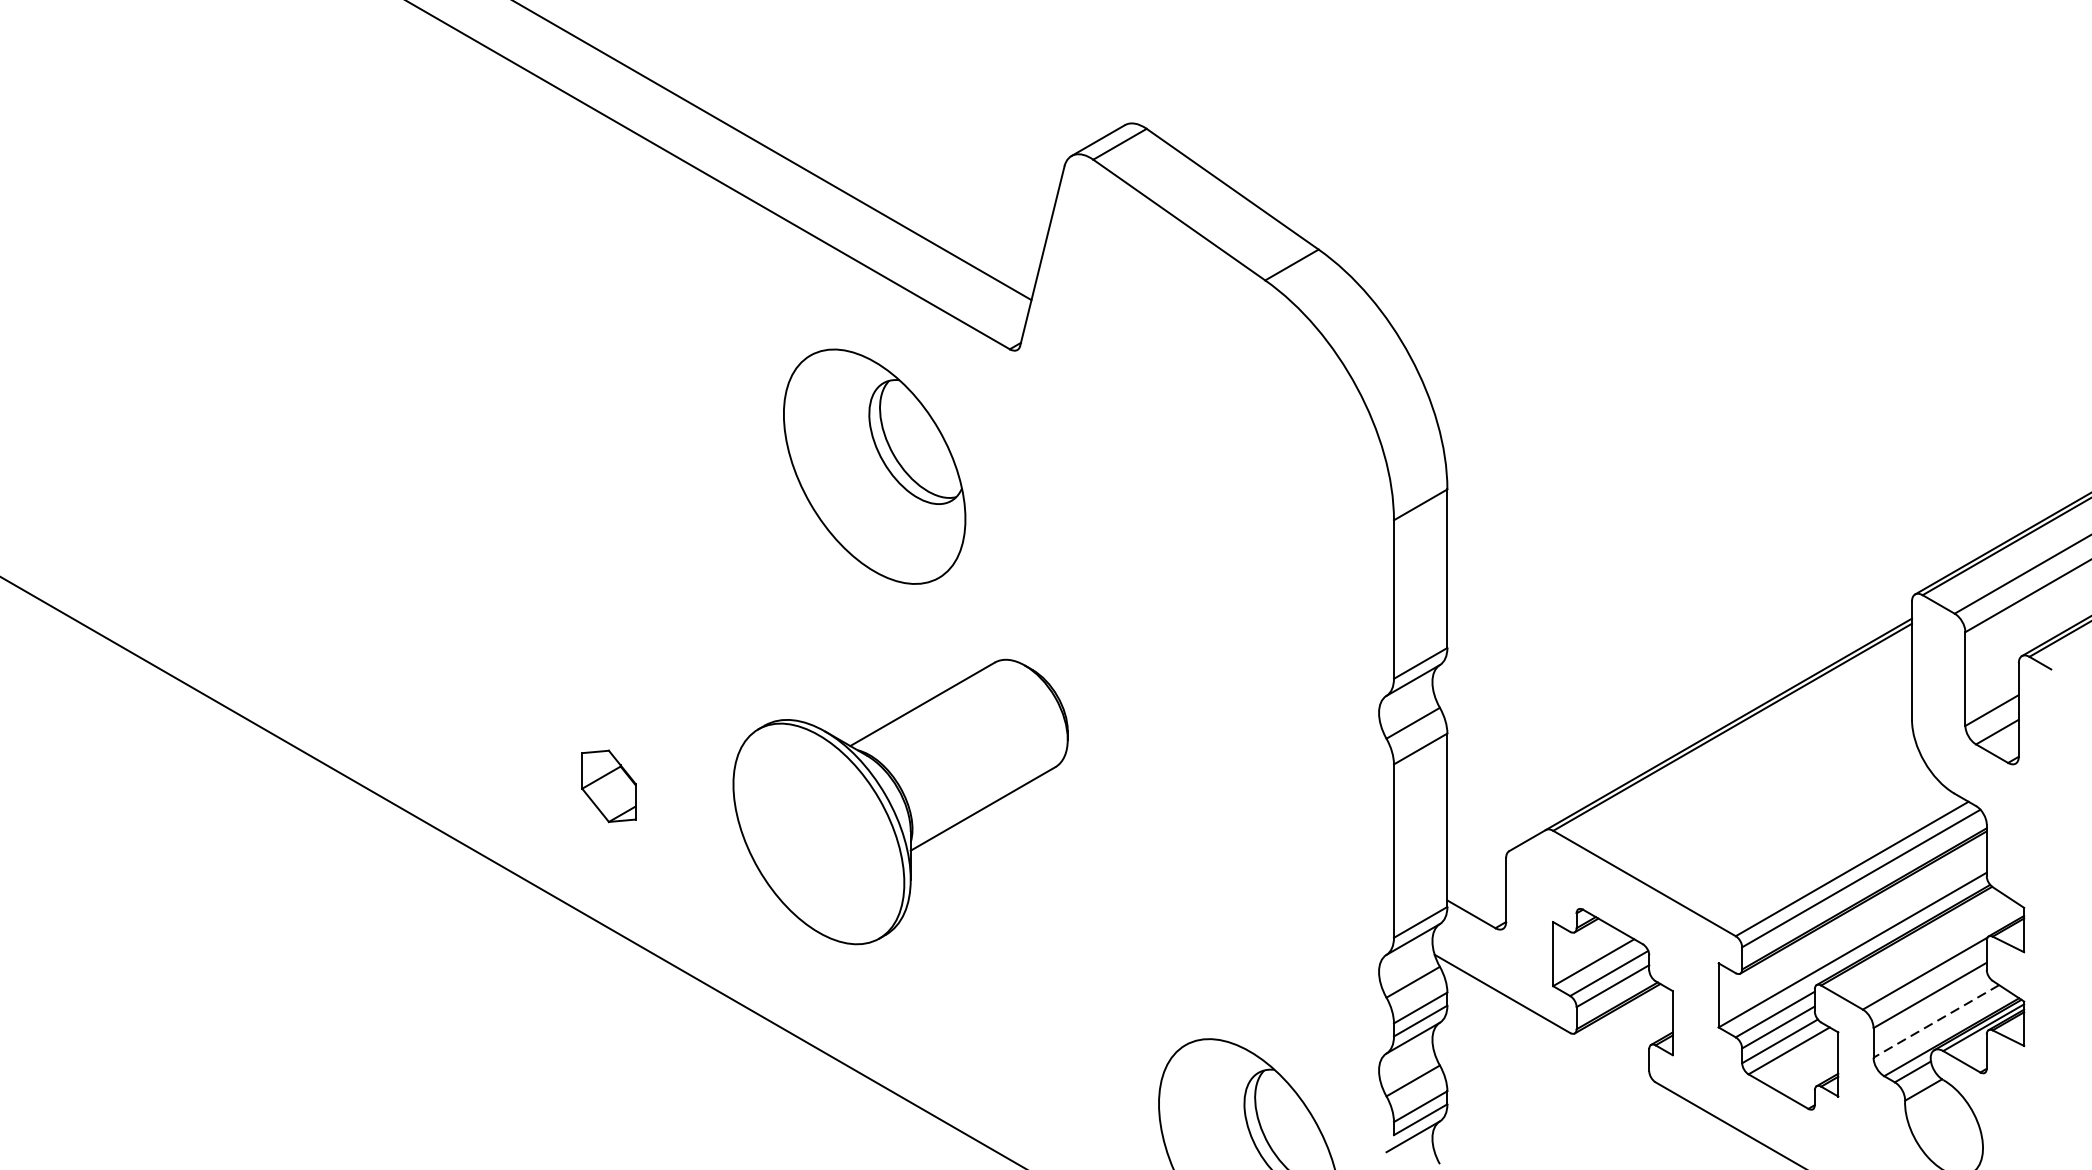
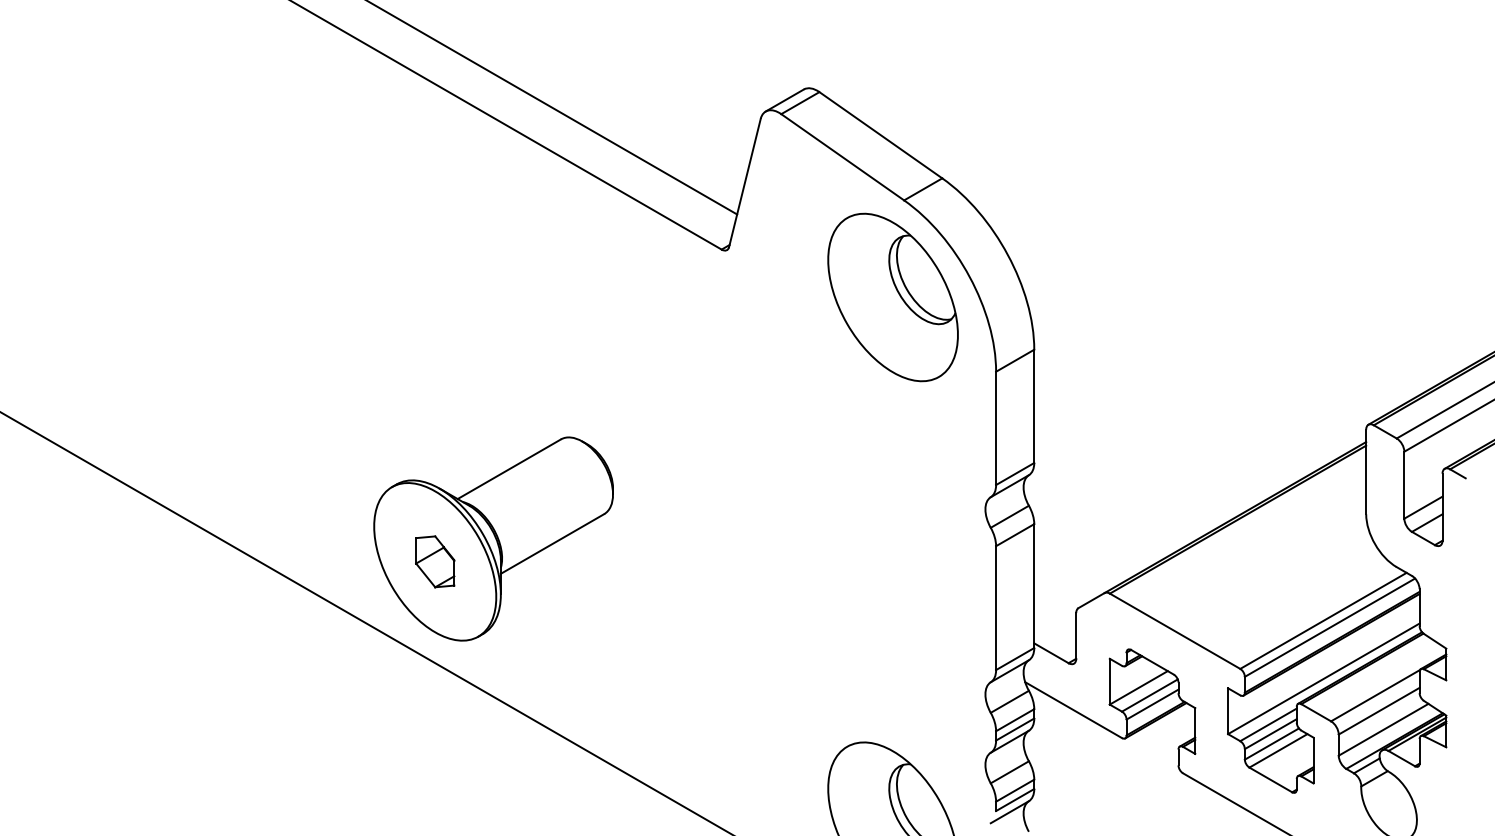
part: (873, 466) -> (892, 297), moved
part: (900, 801) -> (493, 538), moved
line: (1936, 1021) -> (1383, 729), dashed -> solid

